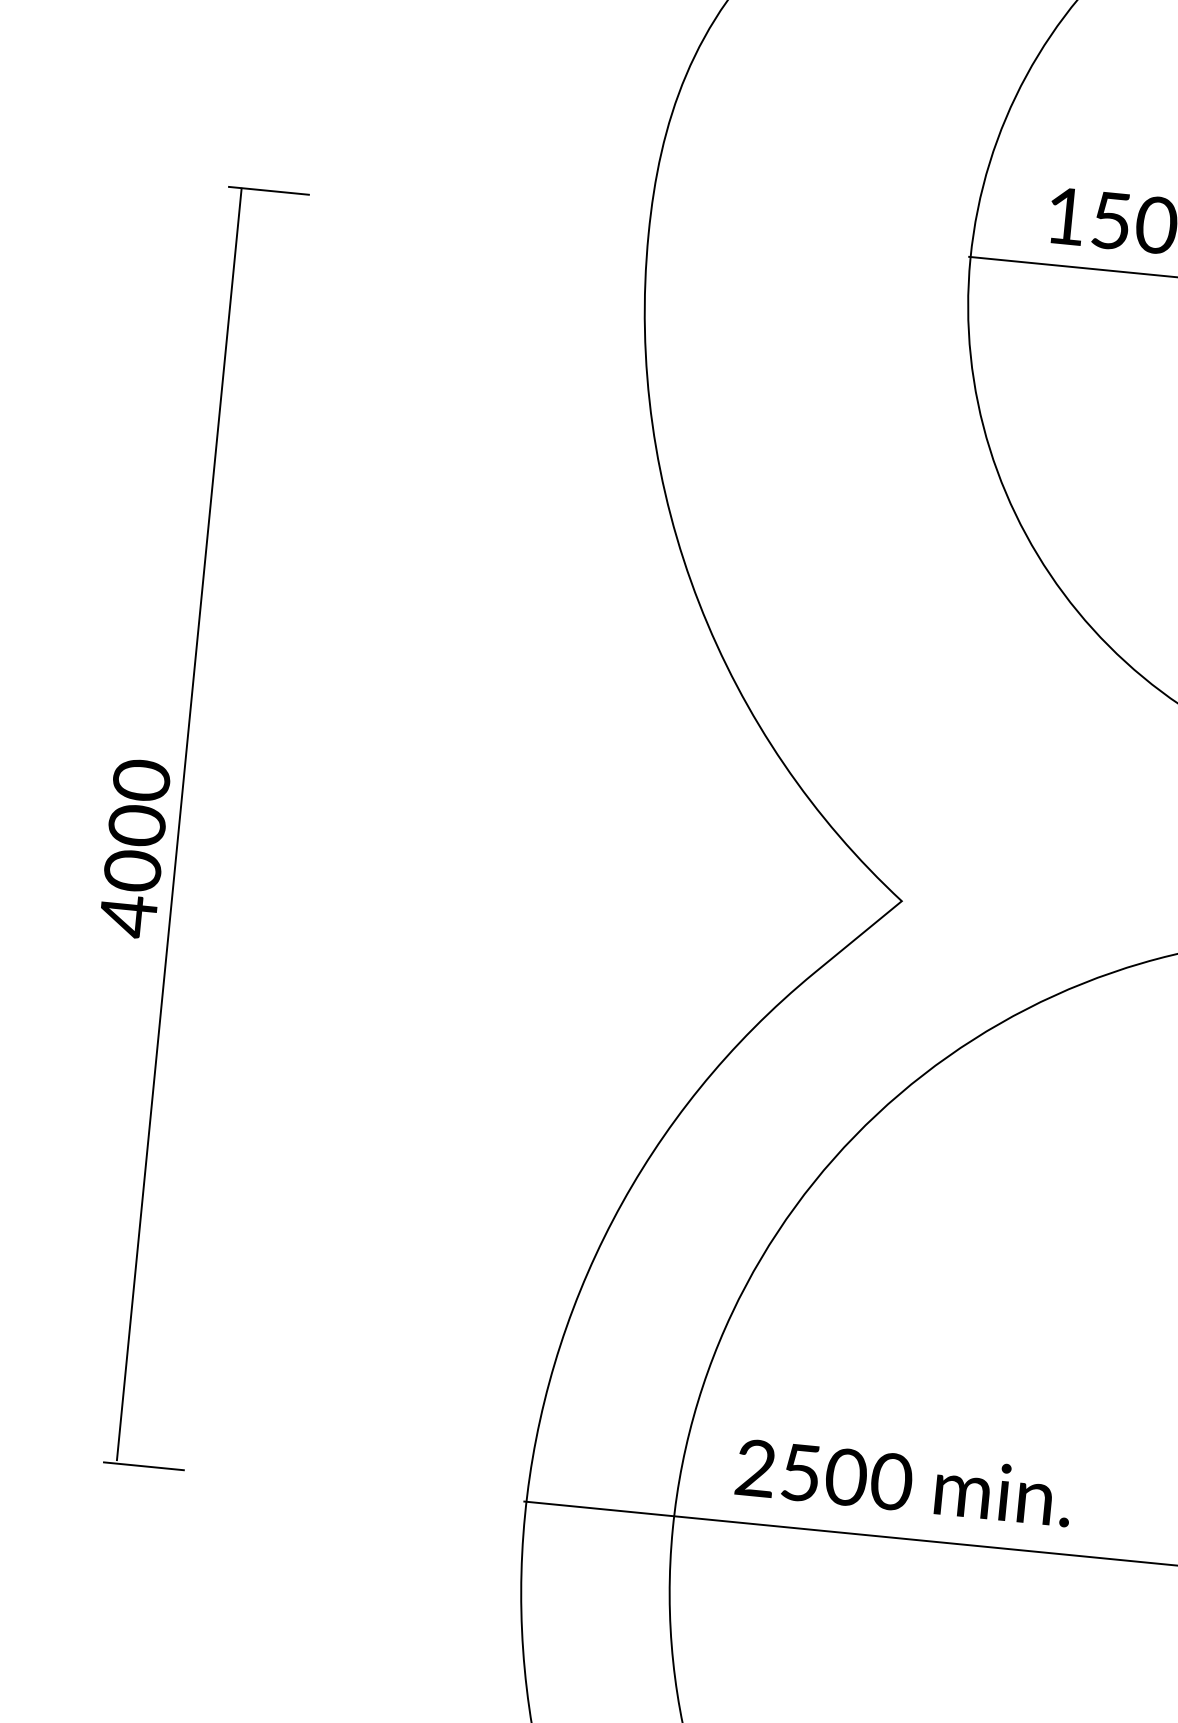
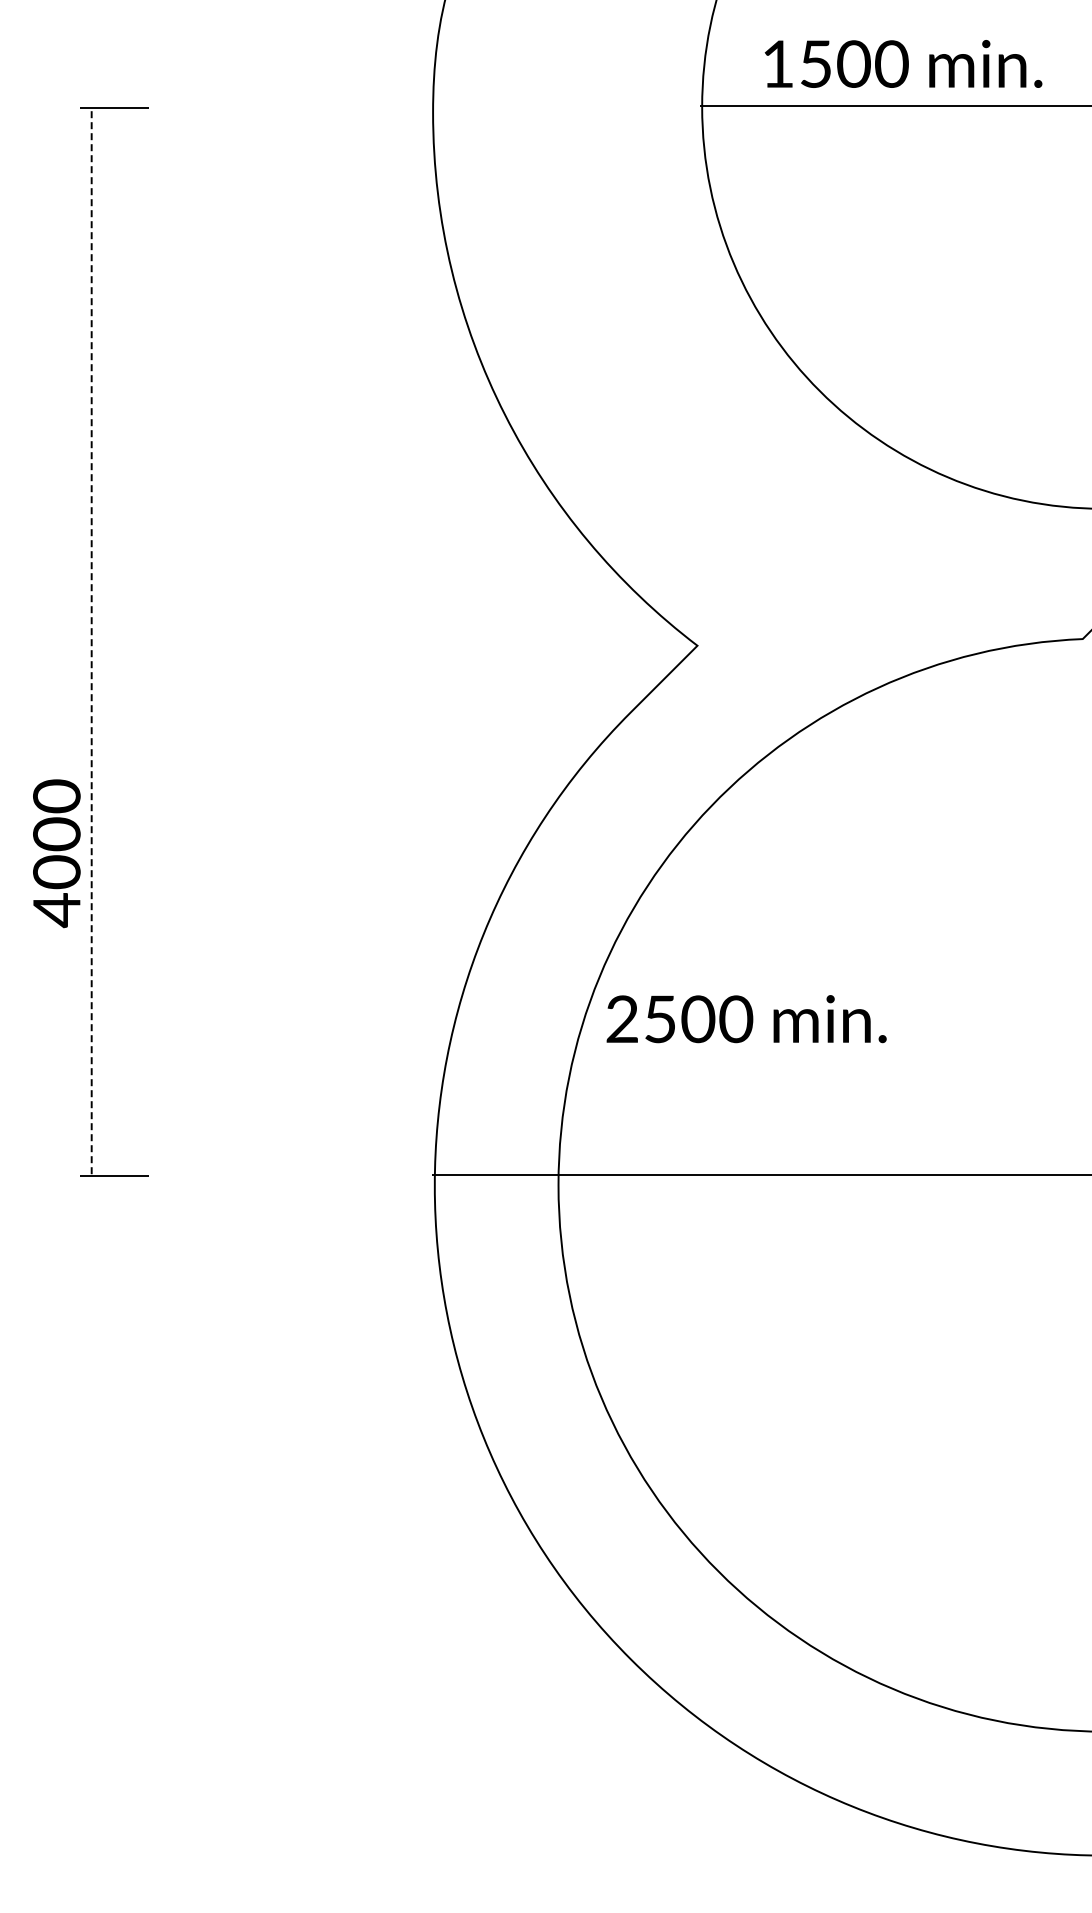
line: (179, 823) -> (91, 640), solid -> dashed
text: (134, 848) -> (56, 853), moved
text: (903, 1483) -> (746, 1019), moved

